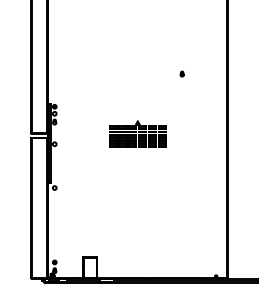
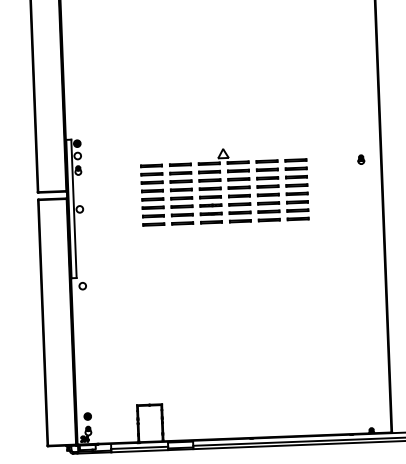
part: (181, 73) -> (360, 158), moved
part: (137, 133) -> (224, 184), size x1.67

